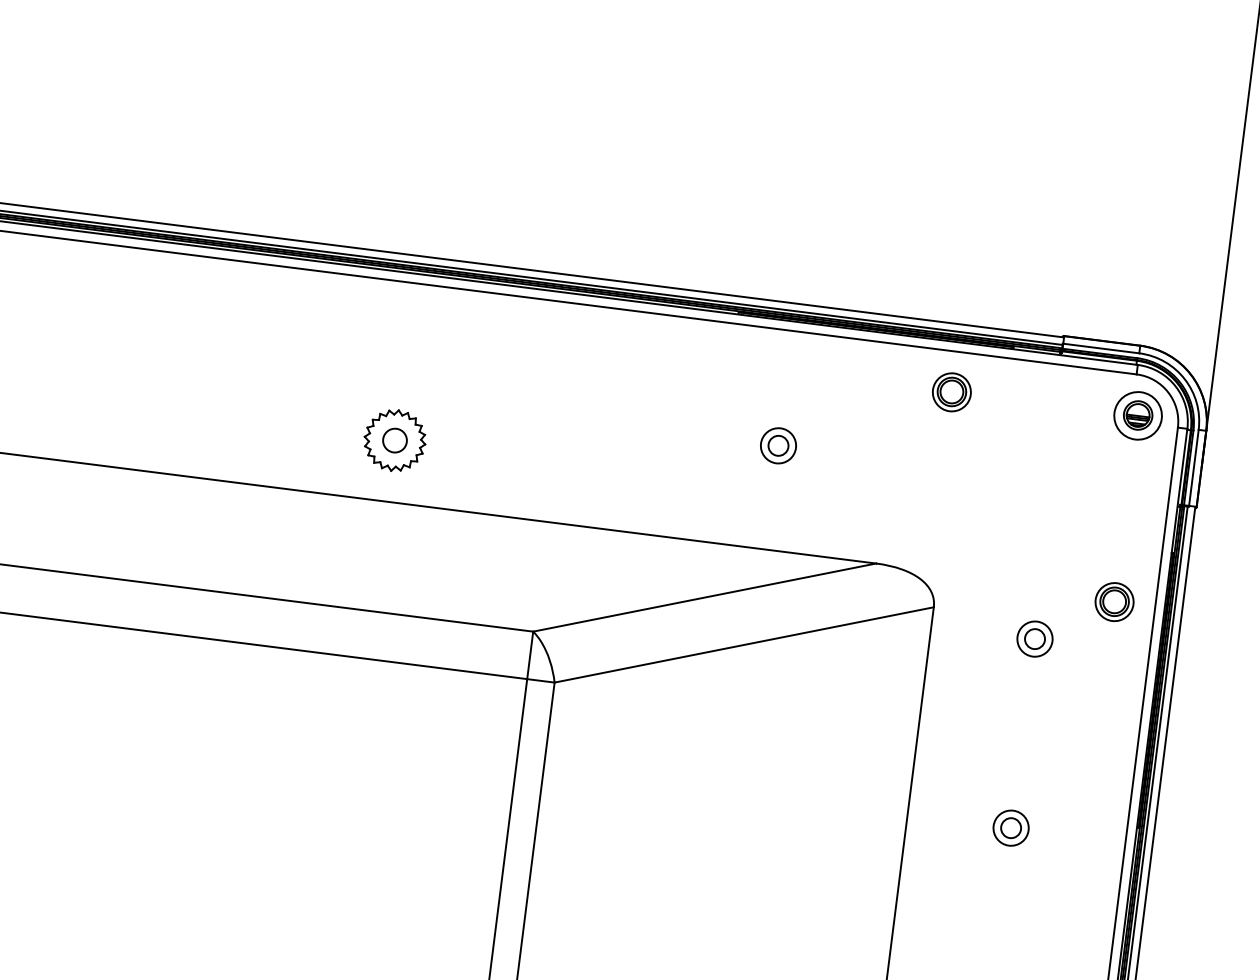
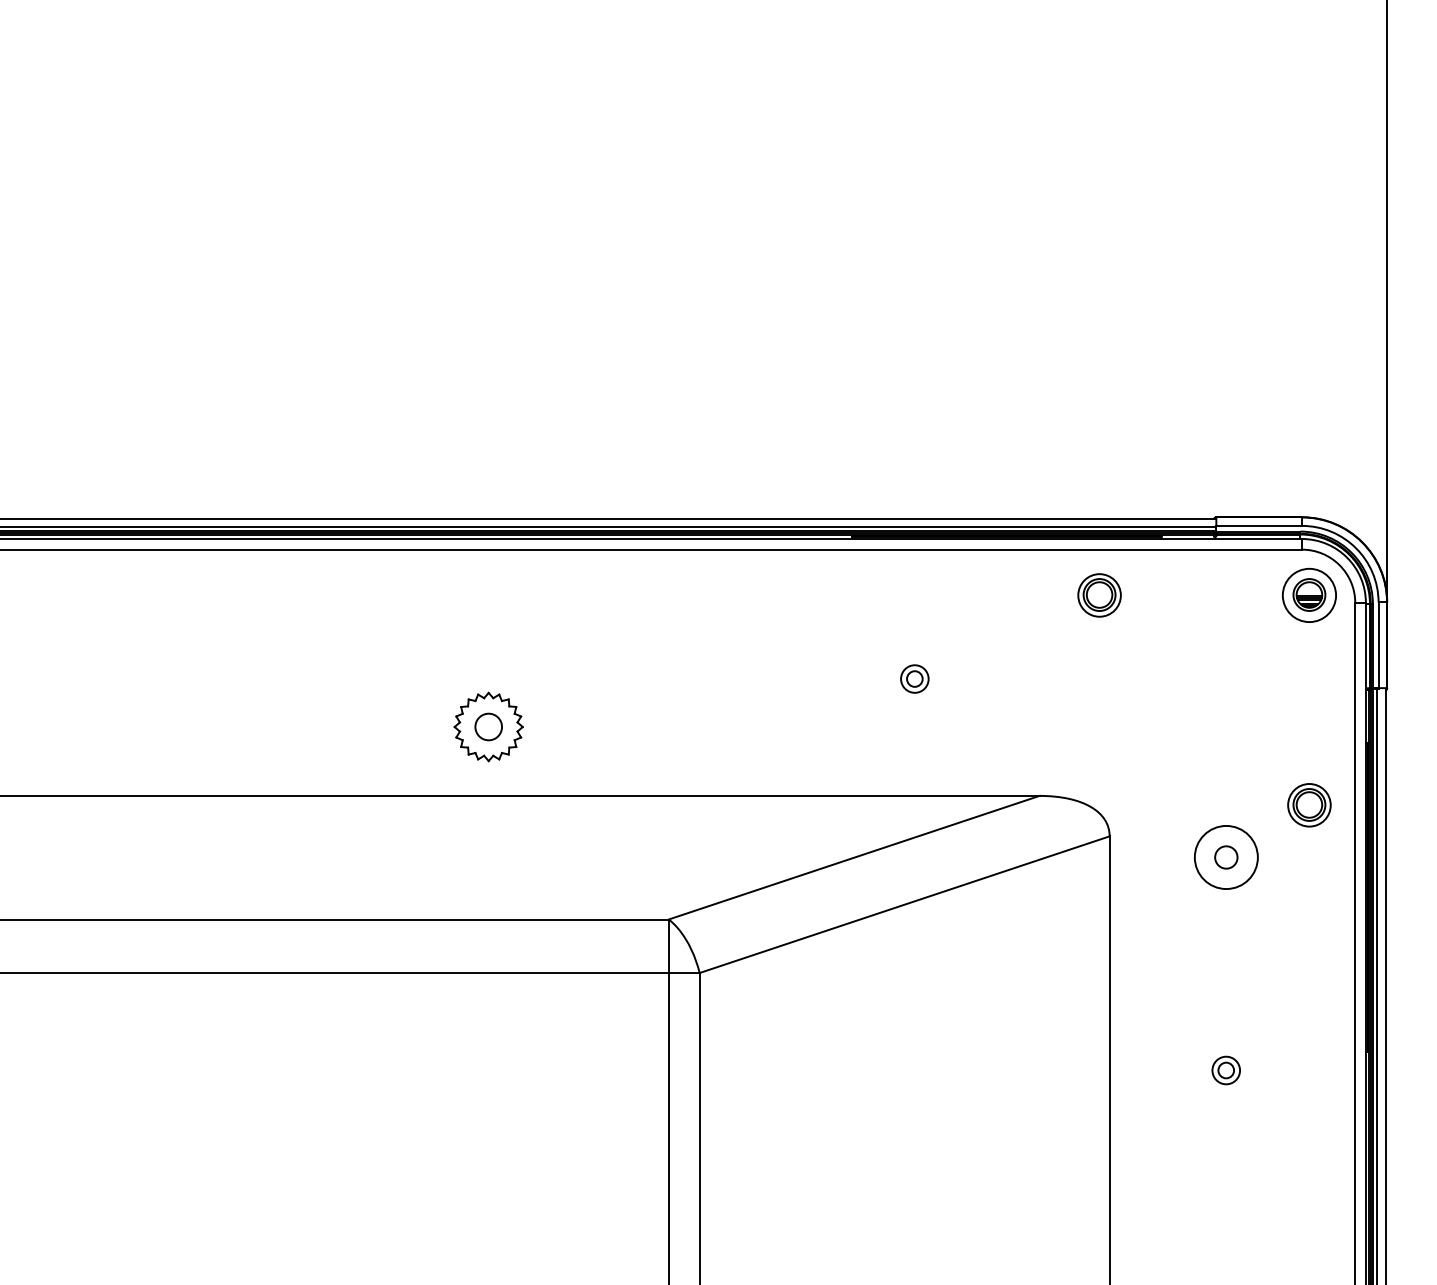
part: (778, 445) -> (914, 678), size x0.7
circle: (1035, 639) -> (1226, 857), size x1.6
part: (1010, 828) -> (1225, 1070), size x0.7

